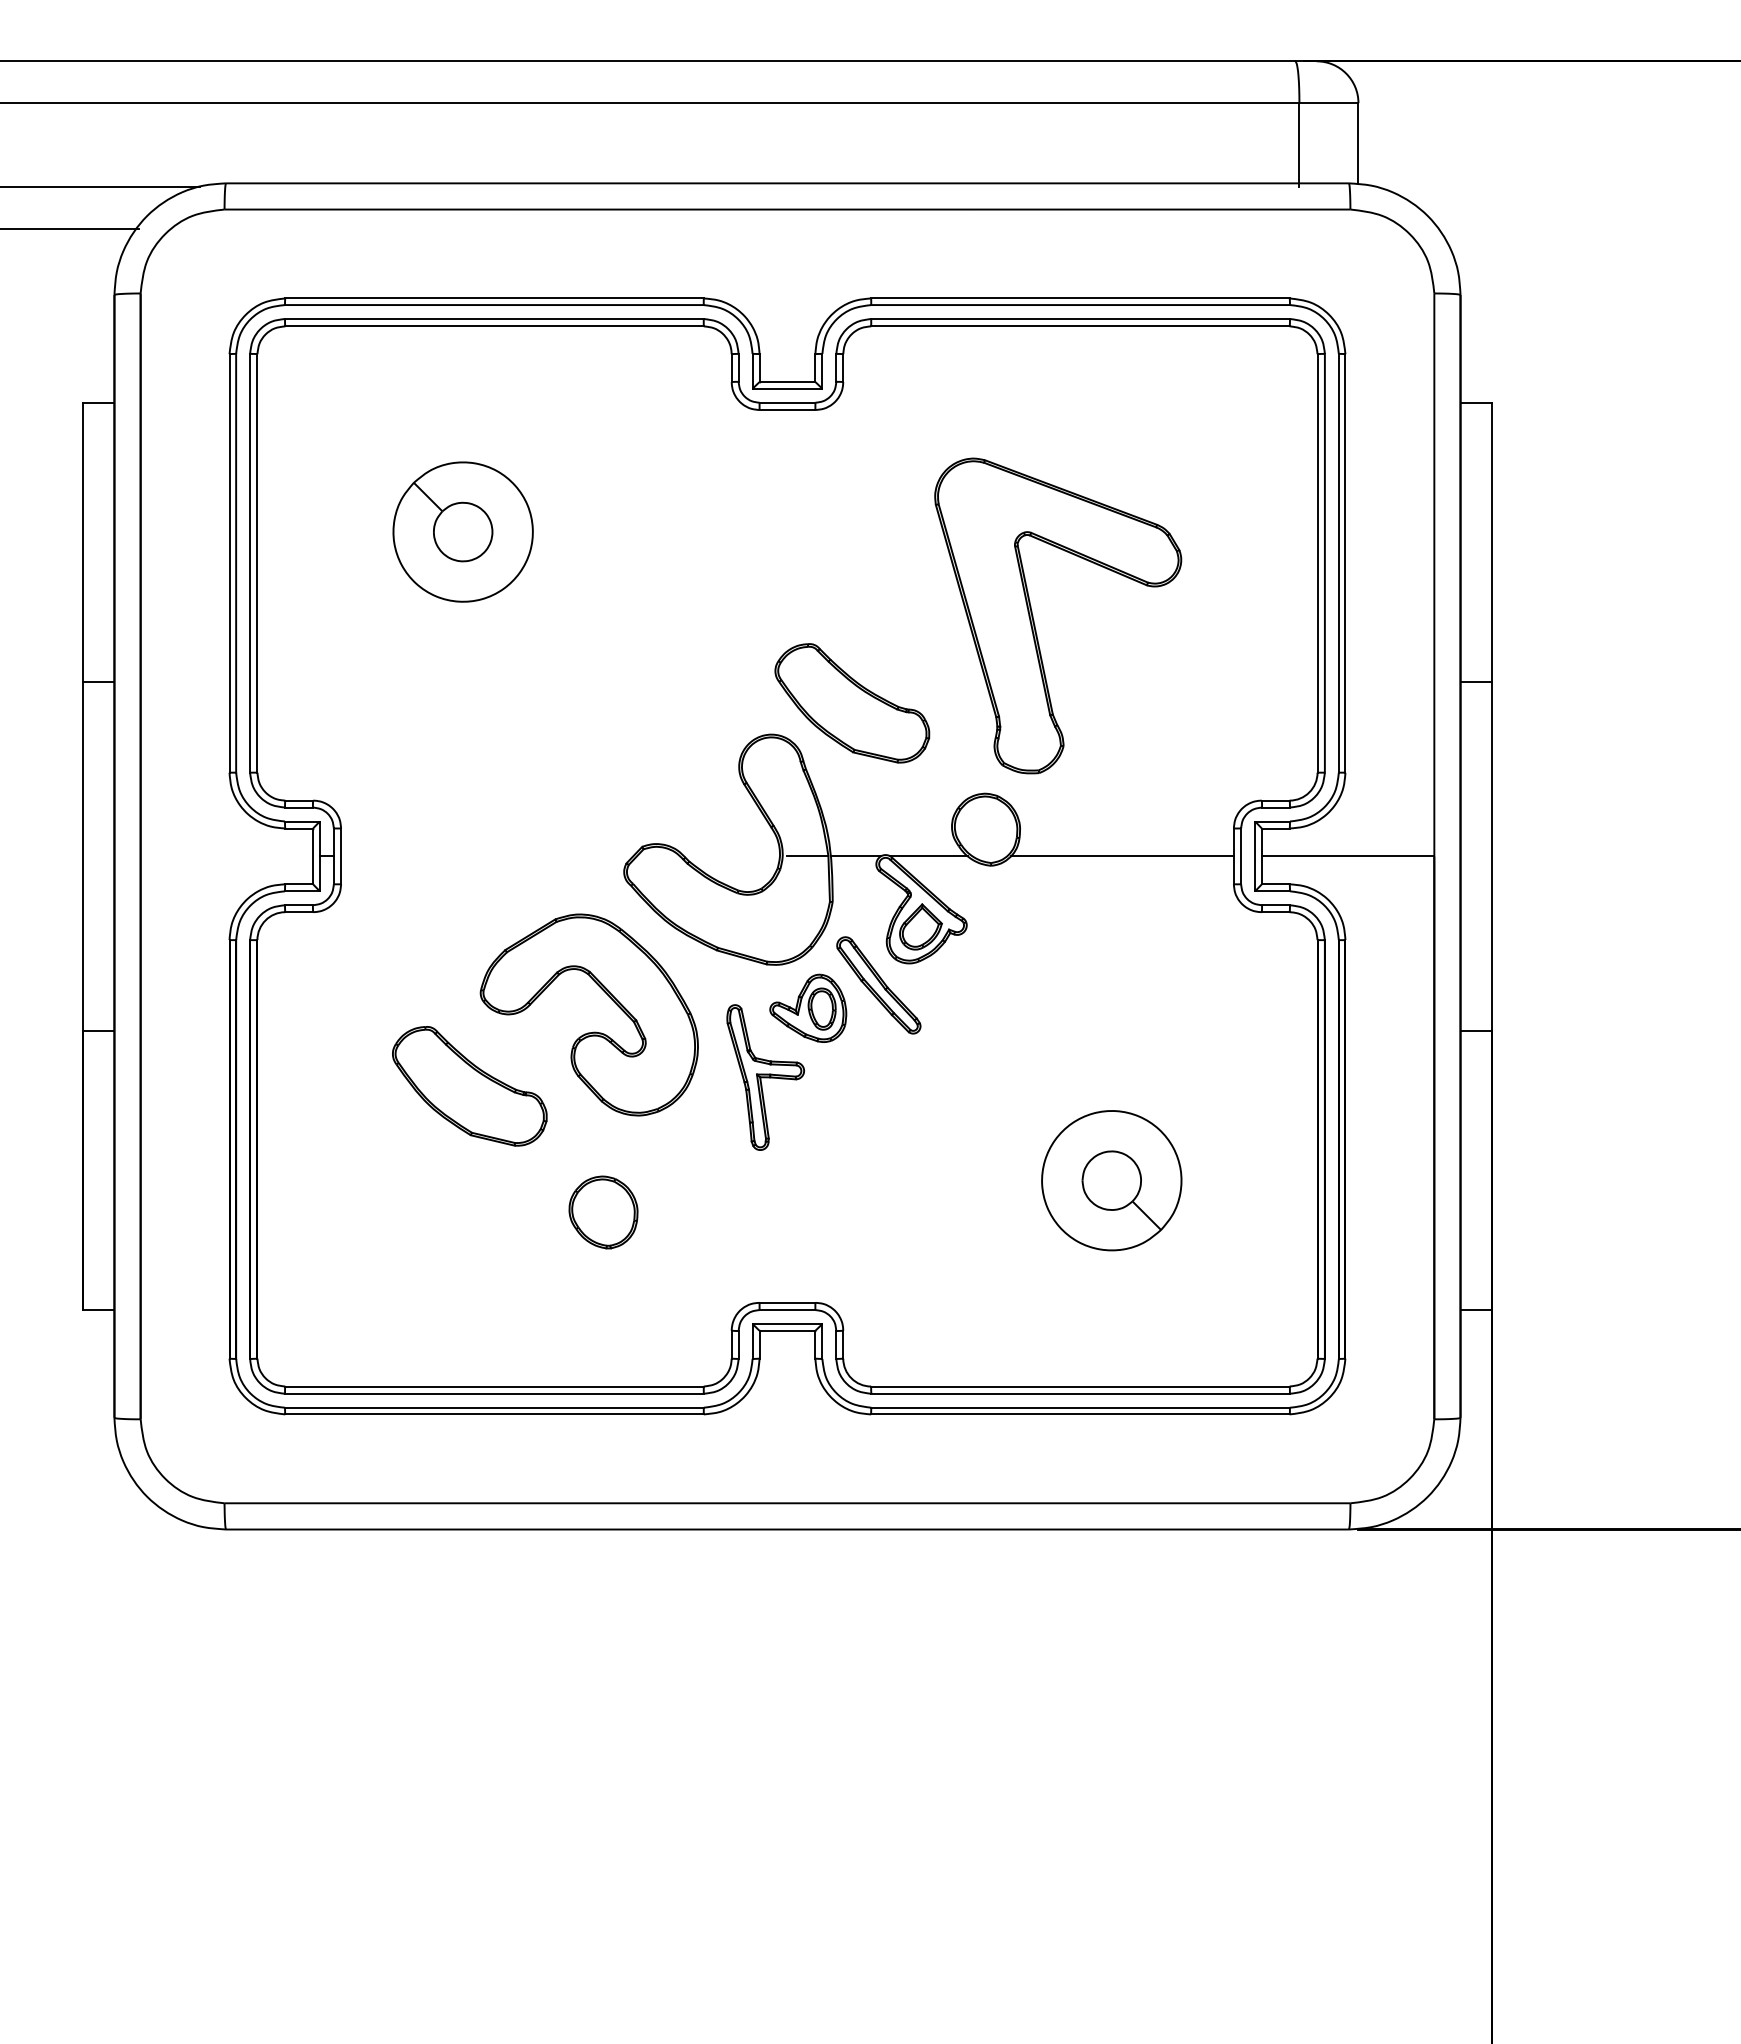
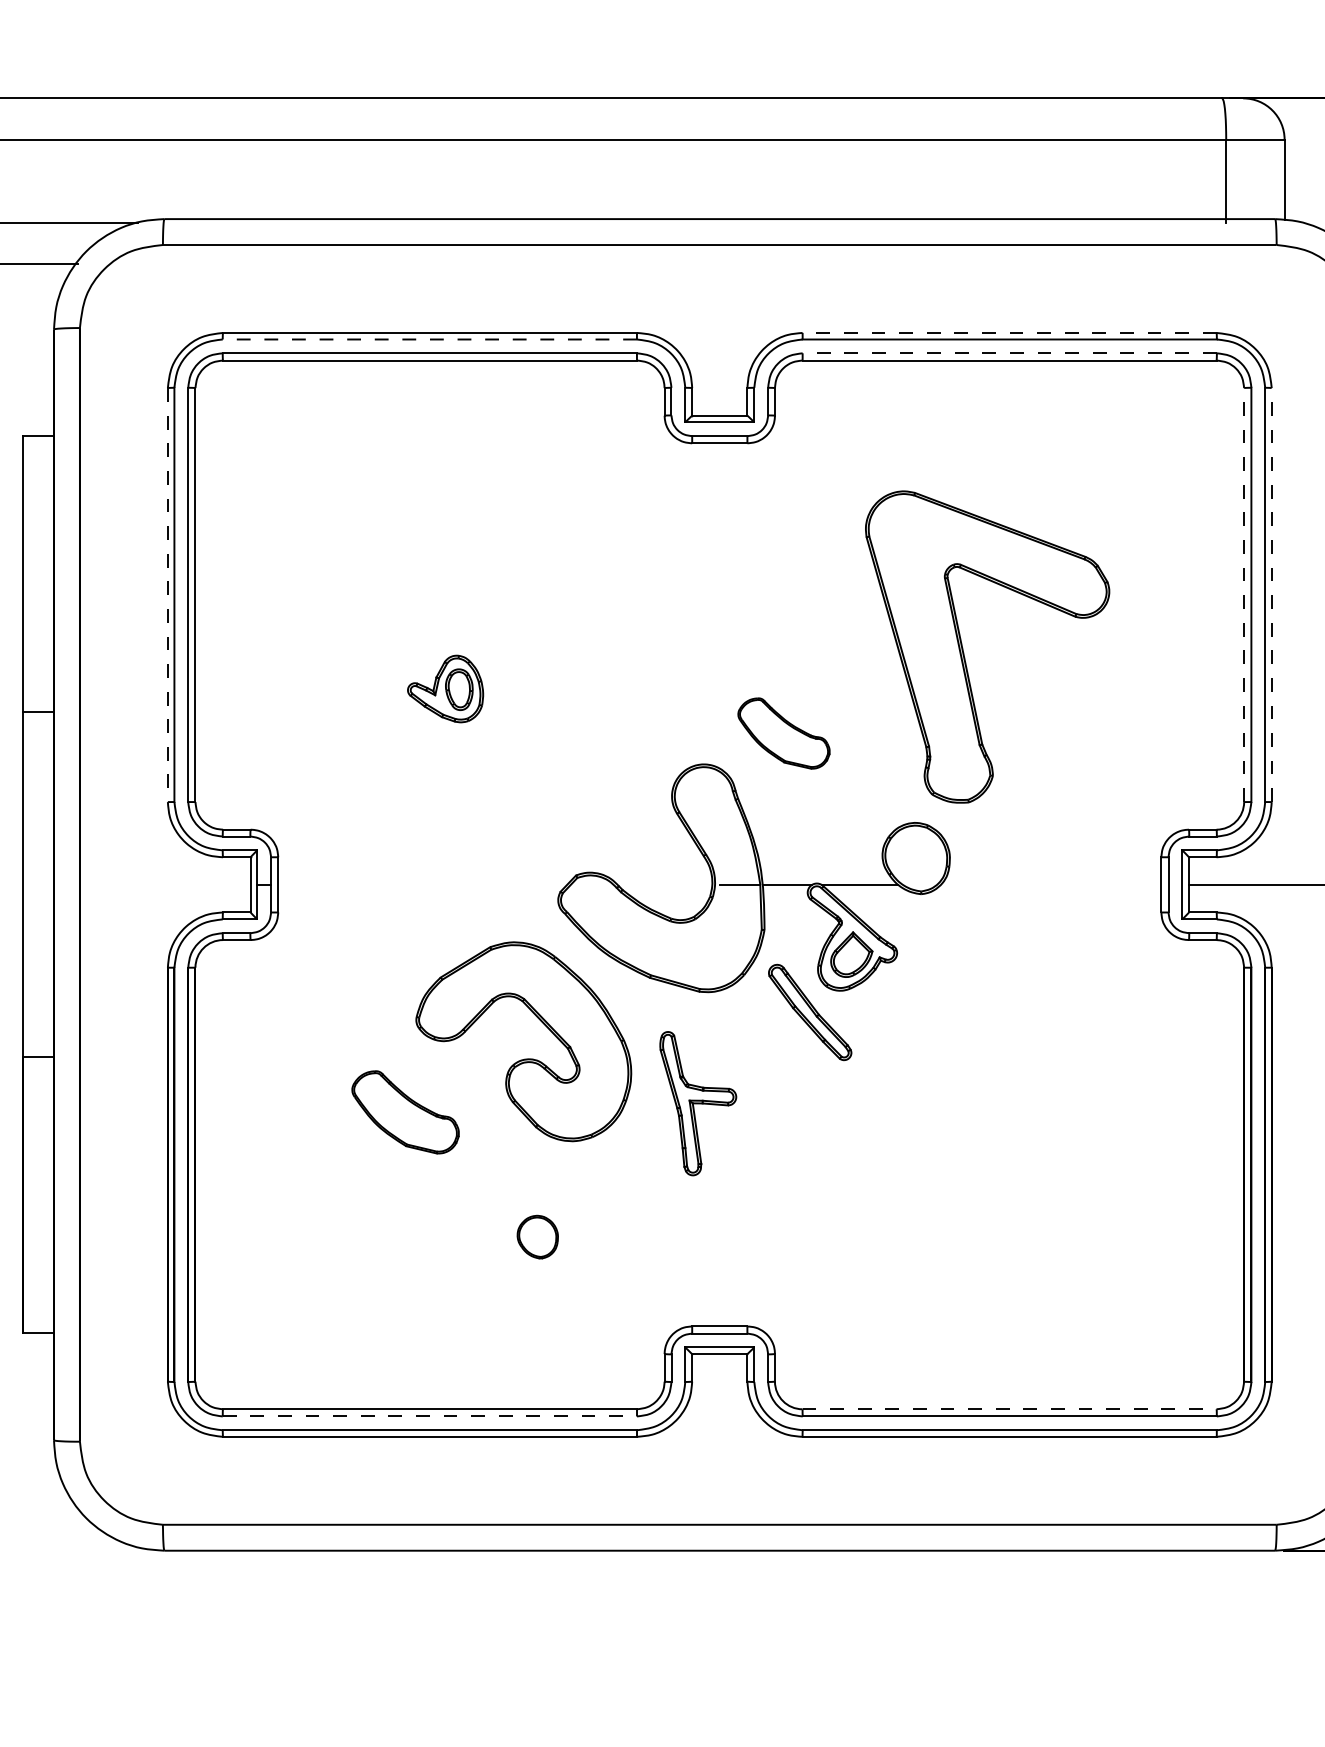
line: (1079, 298) -> (1008, 333), solid -> dashed
line: (493, 305) -> (428, 339), solid -> dashed
line: (1080, 319) -> (1009, 353), solid -> dashed
part: (462, 531) -> (398, 563), removed
line: (1317, 562) -> (1244, 594), solid -> dashed
line: (1345, 562) -> (1271, 594), solid -> dashed
line: (229, 563) -> (167, 595), solid -> dashed
part: (852, 703) -> (784, 733), size x0.6
line: (1122, 856) -> (1051, 884), removed
part: (808, 1007) -> (445, 688), moved
part: (469, 1086) -> (405, 1112), size x0.7
part: (1111, 1180) -> (1040, 1205), removed
part: (603, 1212) -> (537, 1237), size x0.6
line: (1080, 1386) -> (1009, 1409), solid -> dashed
line: (494, 1393) -> (429, 1416), solid -> dashed

